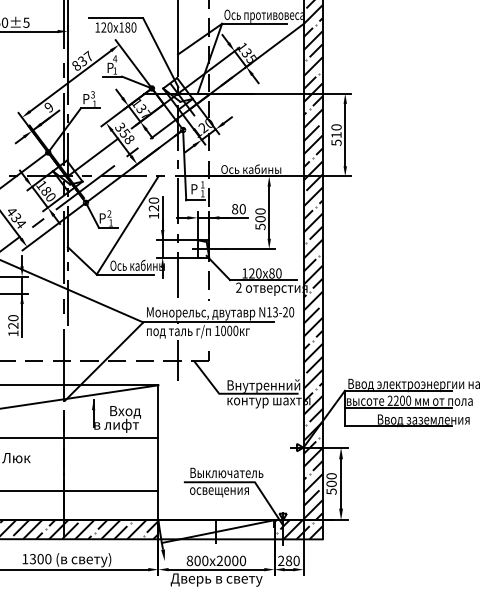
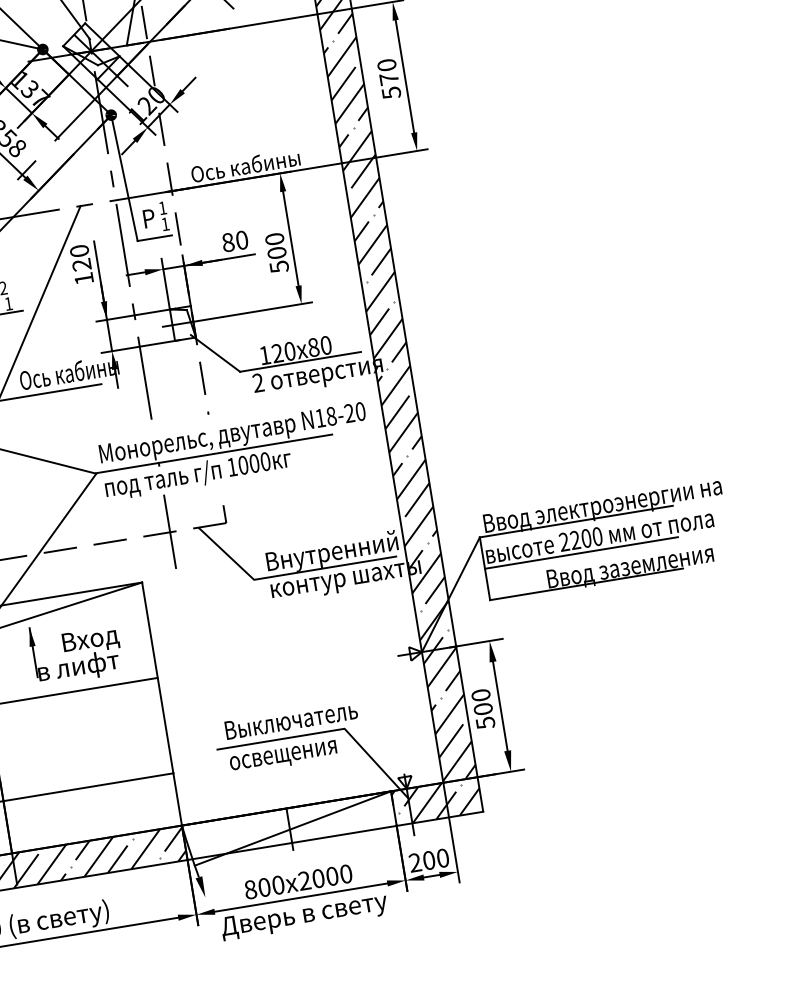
text: (336, 135) -> (389, 79), 510 -> 570
text: (275, 312) -> (331, 416), N13-20 -> N18-20
text: (288, 560) -> (428, 859), 280 -> 200

